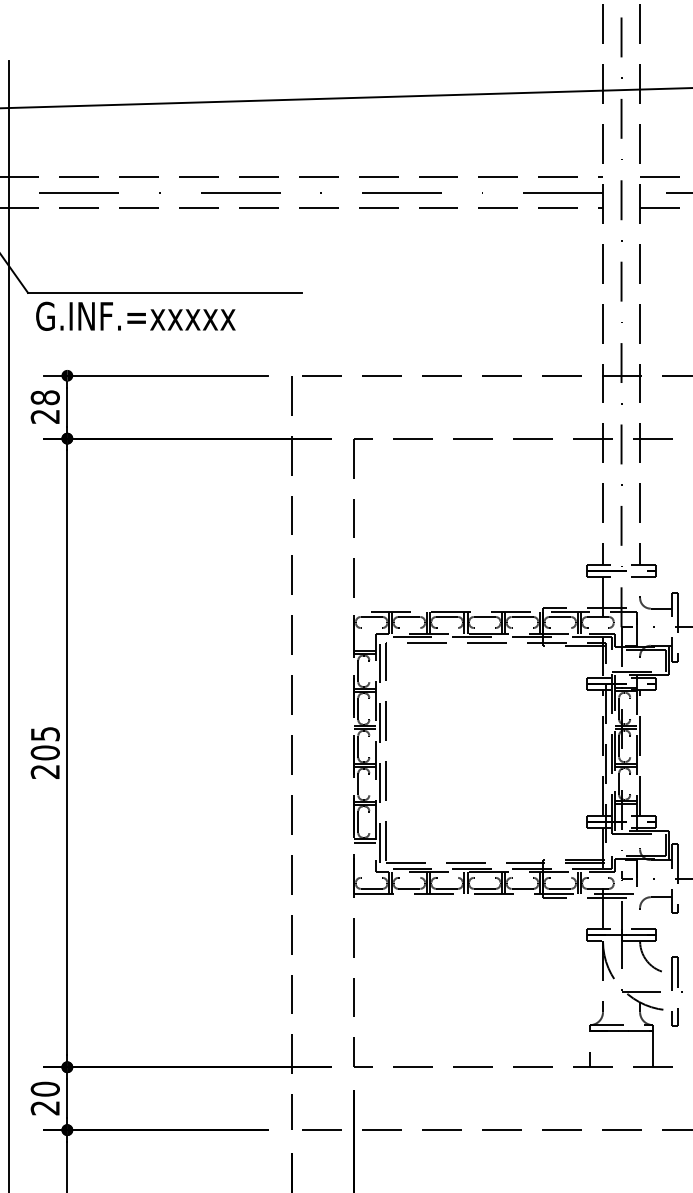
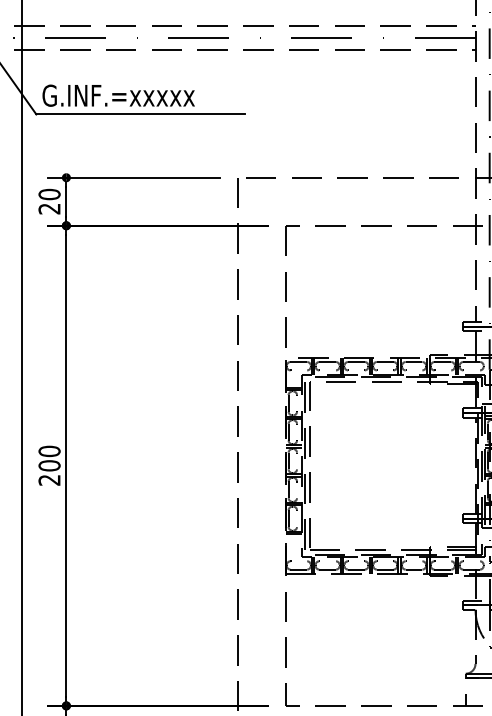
text: (135, 315) -> (118, 95), moved
text: (45, 397) -> (49, 194), 28 -> 20
text: (44, 733) -> (48, 450), 205 -> 200

